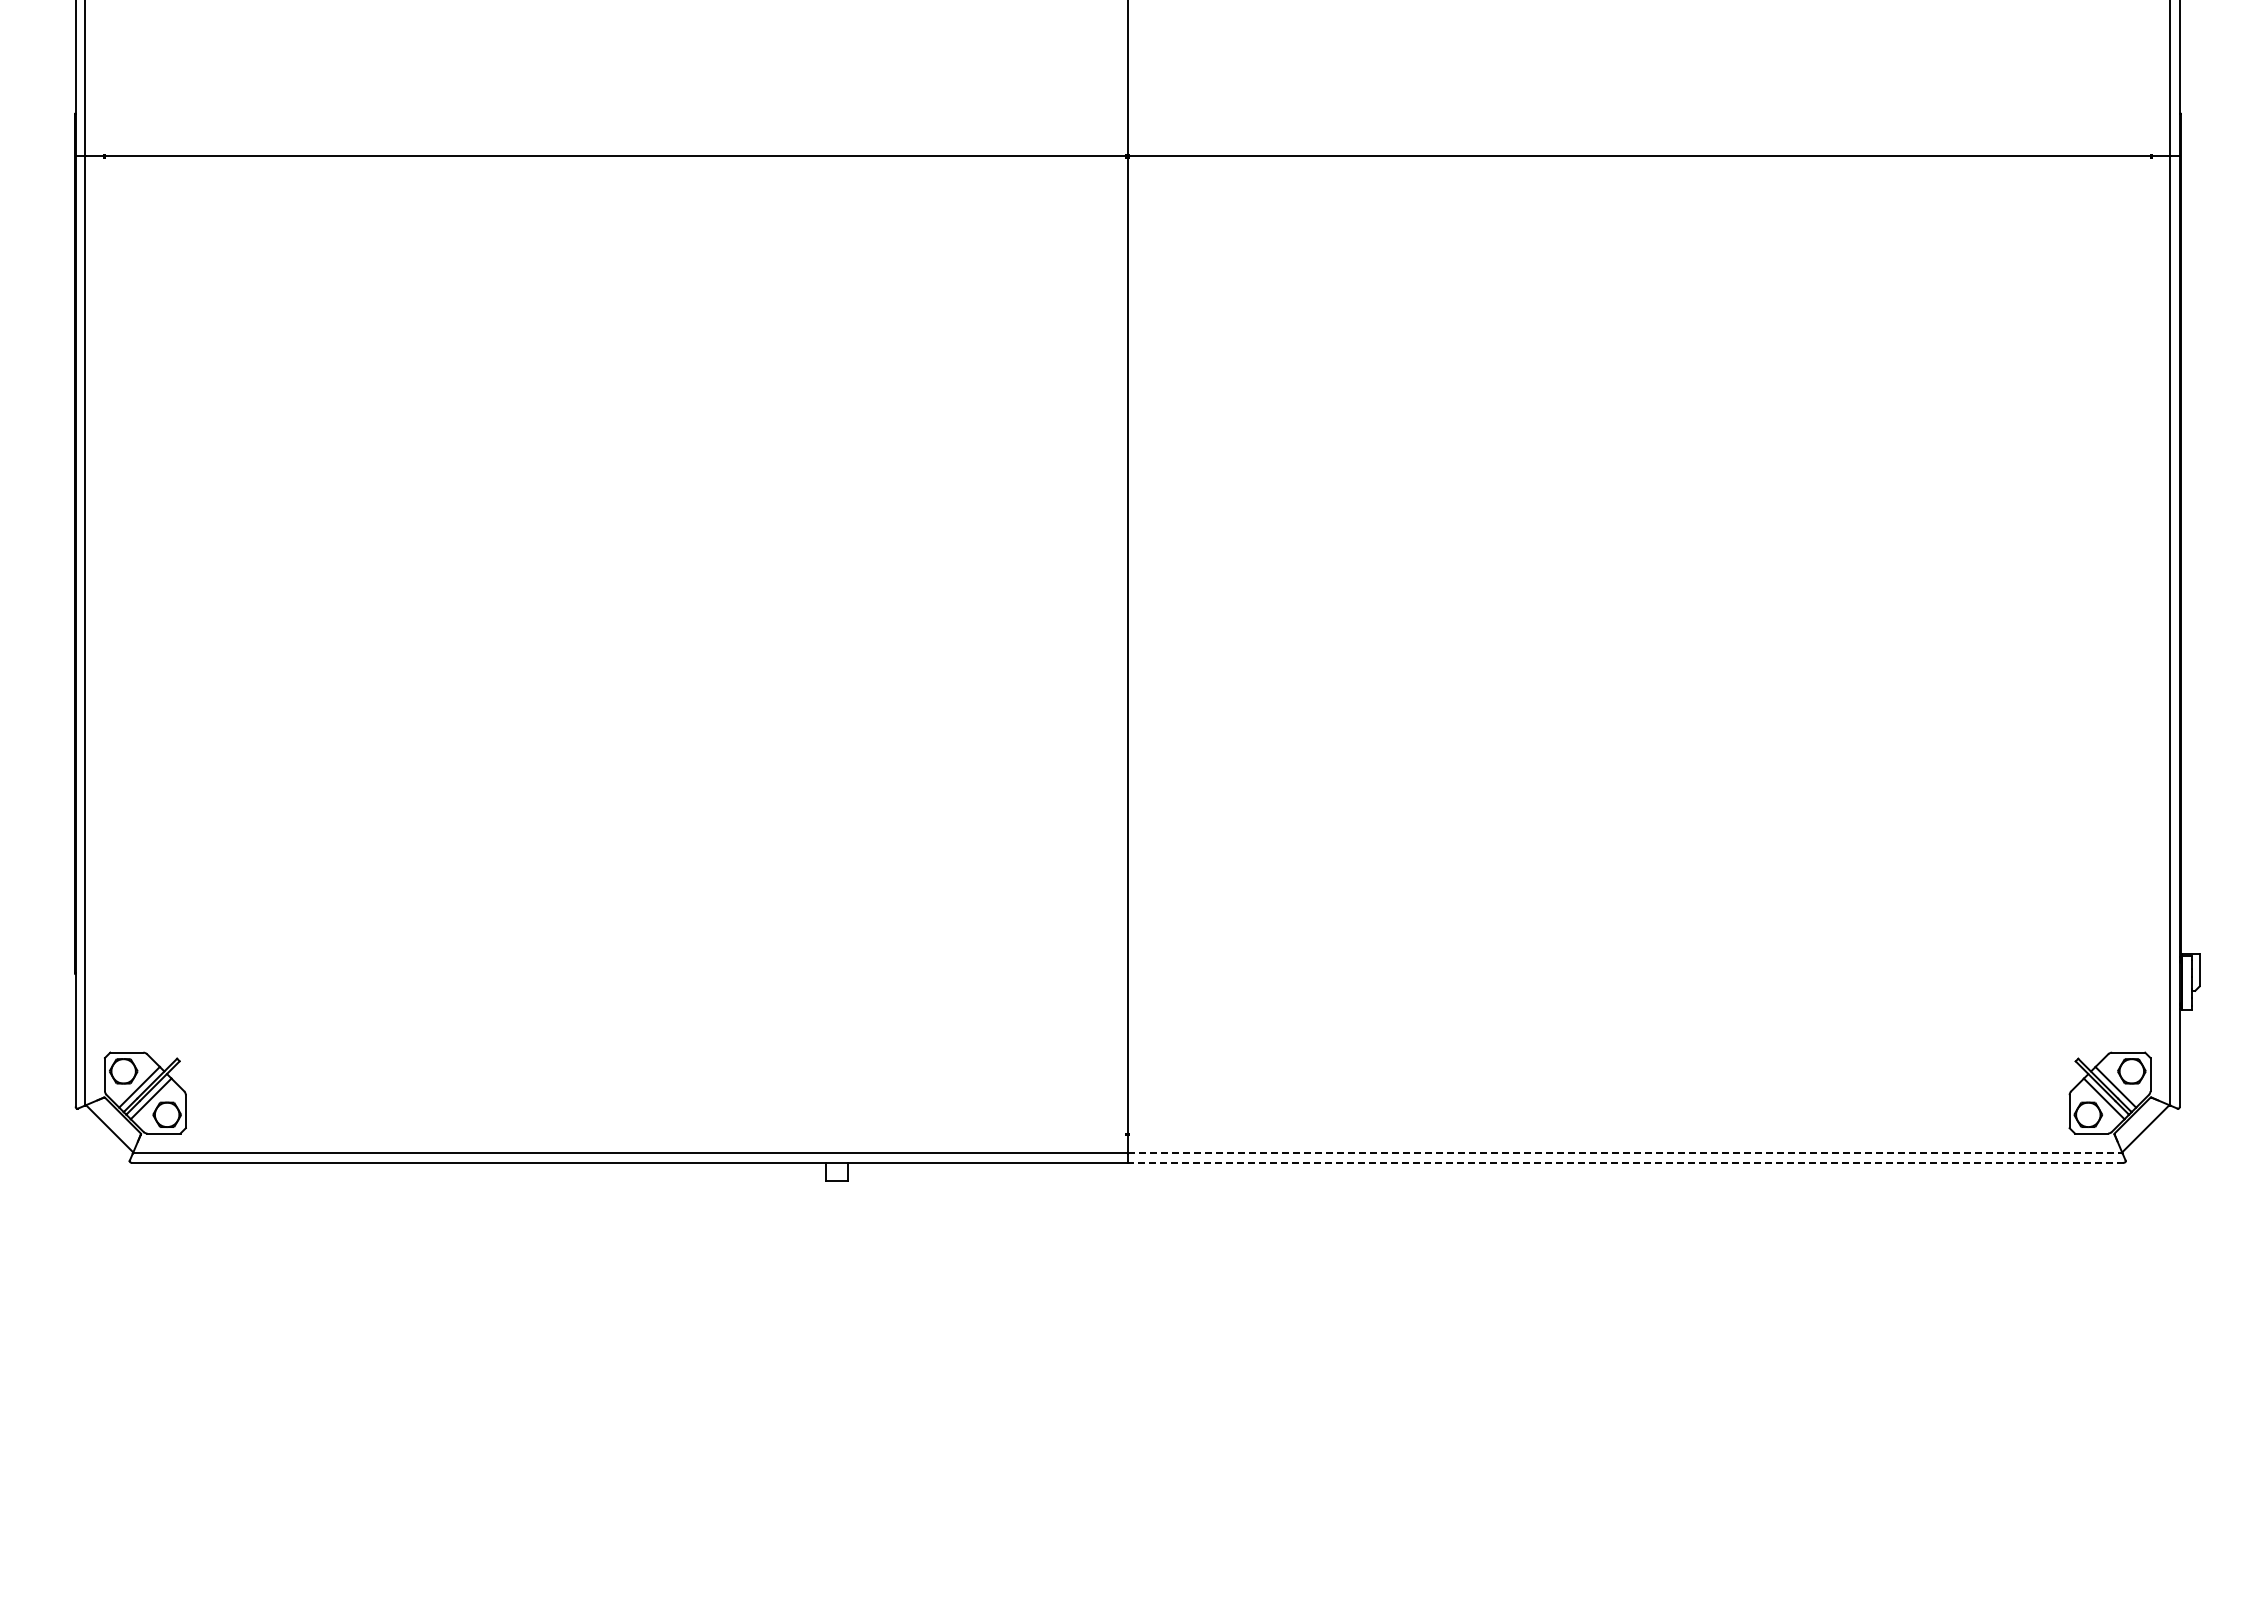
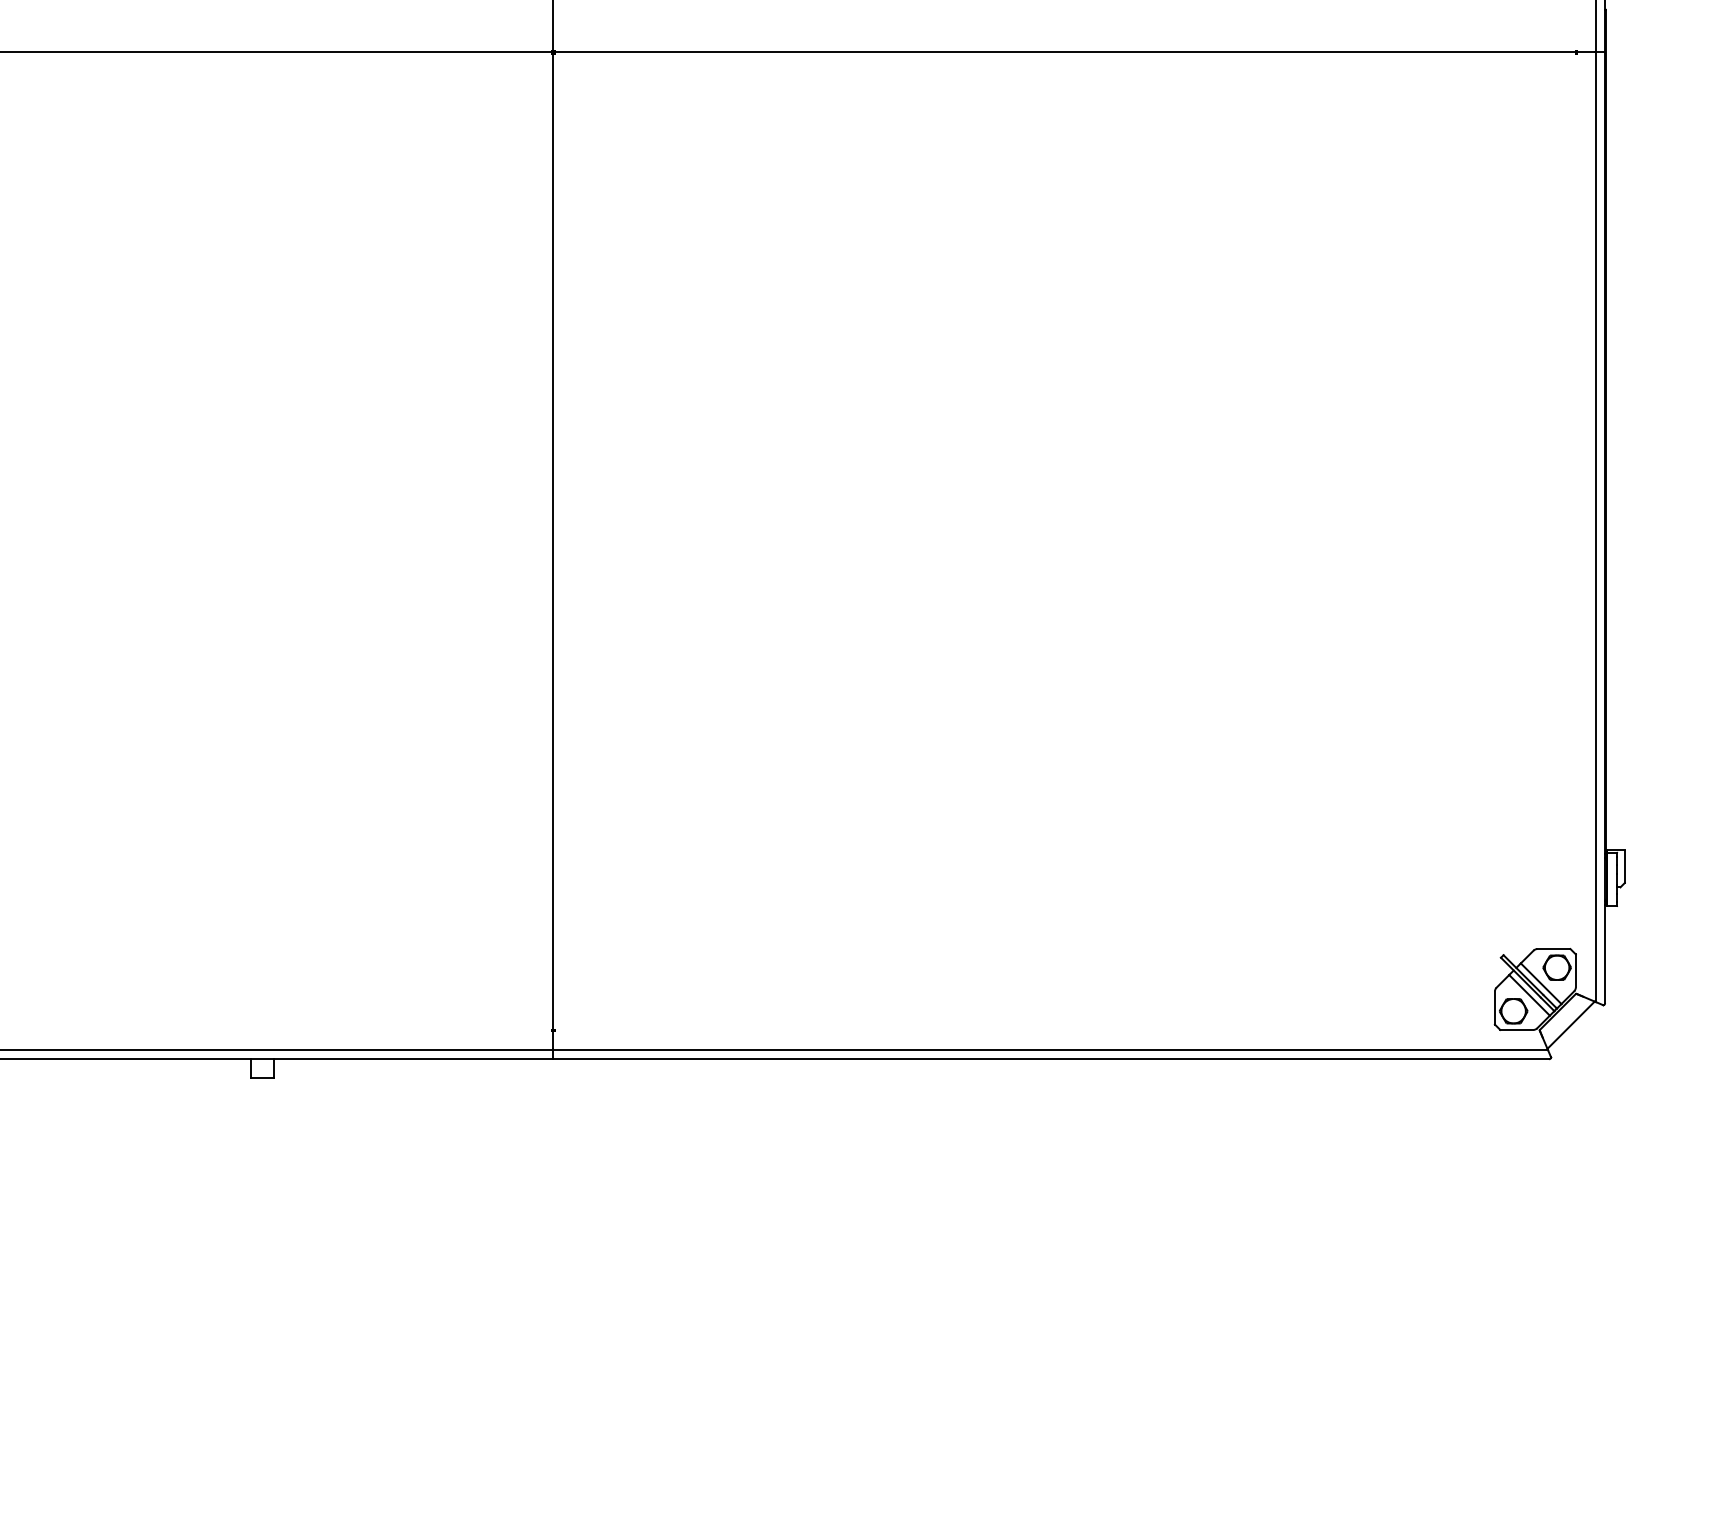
line: (1625, 1153) -> (1050, 1049), dashed -> solid
line: (1625, 1162) -> (1050, 1058), dashed -> solid

